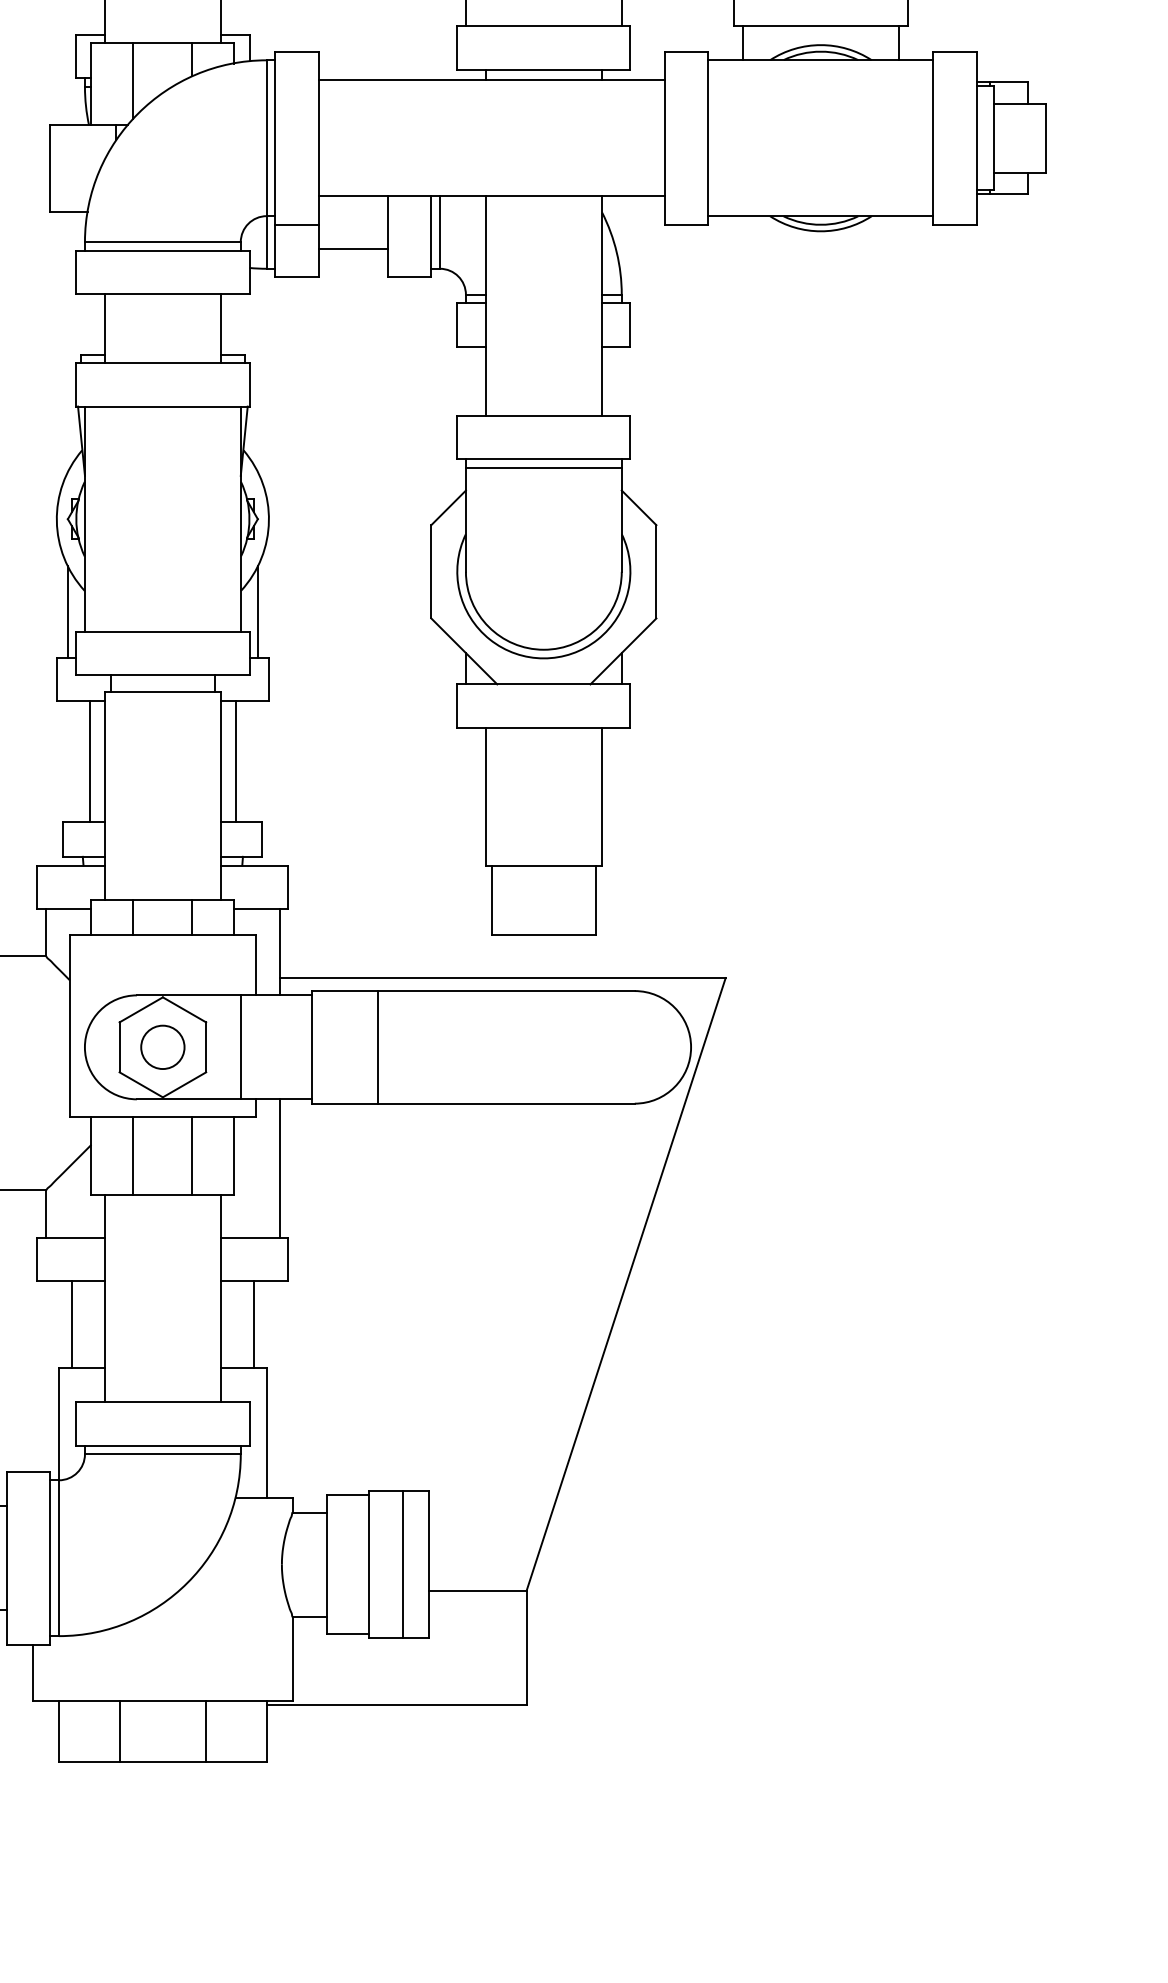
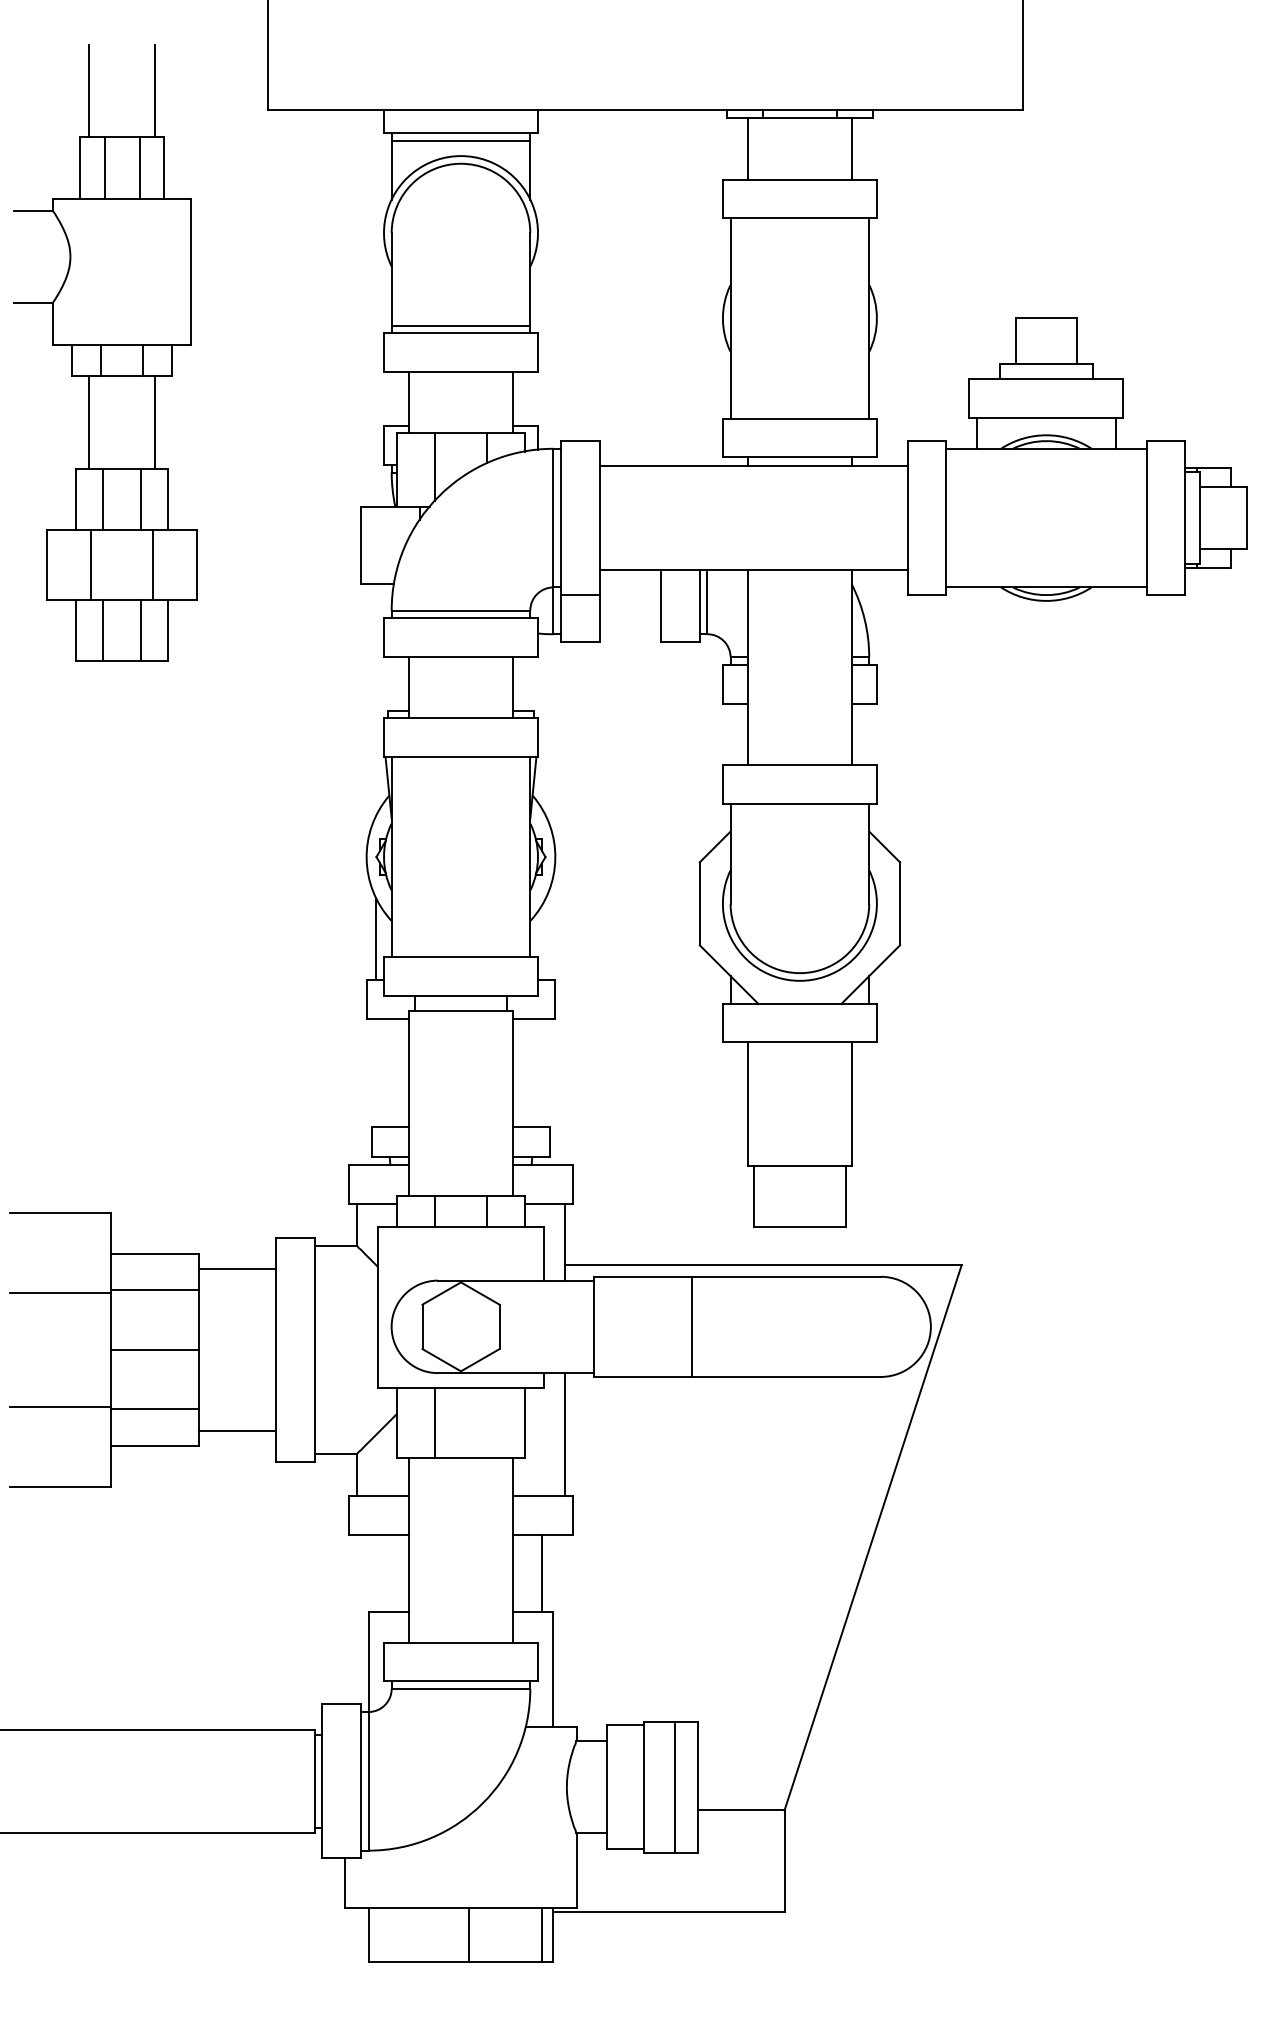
line: (353, 248) -> (630, 616), removed
line: (543, 468) -> (799, 811), removed
line: (257, 611) -> (545, 939), removed
line: (90, 761) -> (396, 1072), removed
line: (235, 761) -> (525, 1072), removed
circle: (162, 1046) -> (460, 1326), removed
line: (241, 1046) -> (530, 1326), removed
line: (378, 1046) -> (691, 1326), moved
line: (192, 1154) -> (487, 1422), removed
line: (72, 1323) -> (380, 1572), removed
line: (119, 1731) -> (468, 1935), moved
line: (206, 1731) -> (542, 1935), moved

